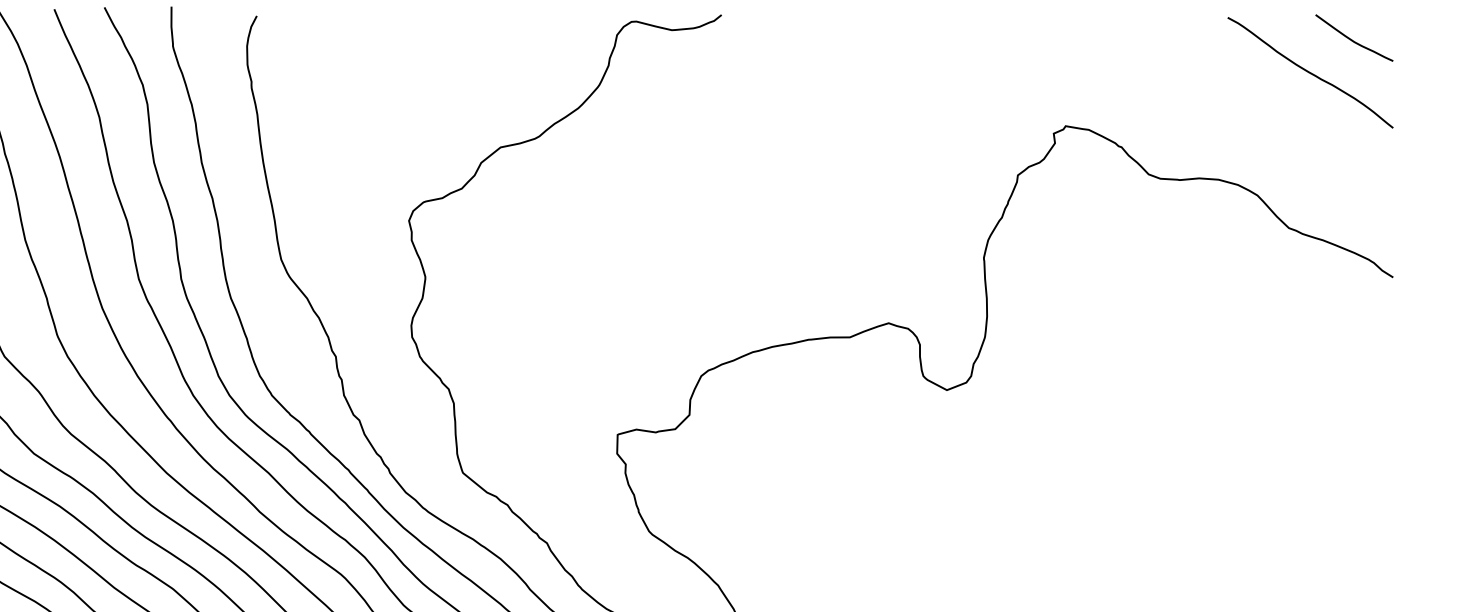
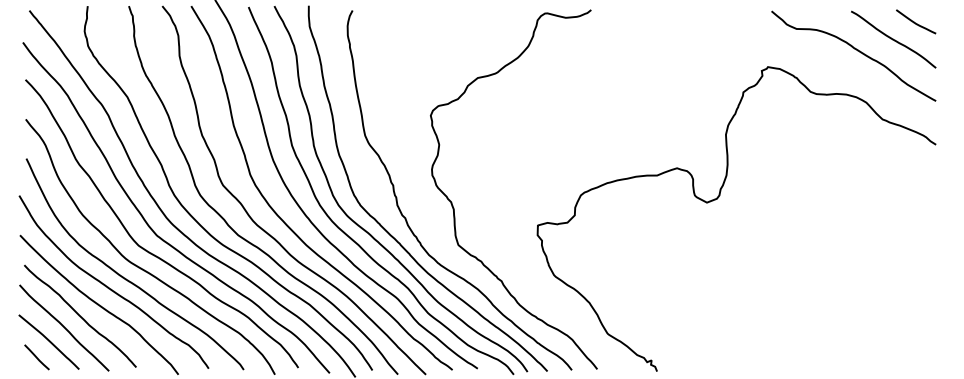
curve: (1240, 95) -> (857, 51), added

